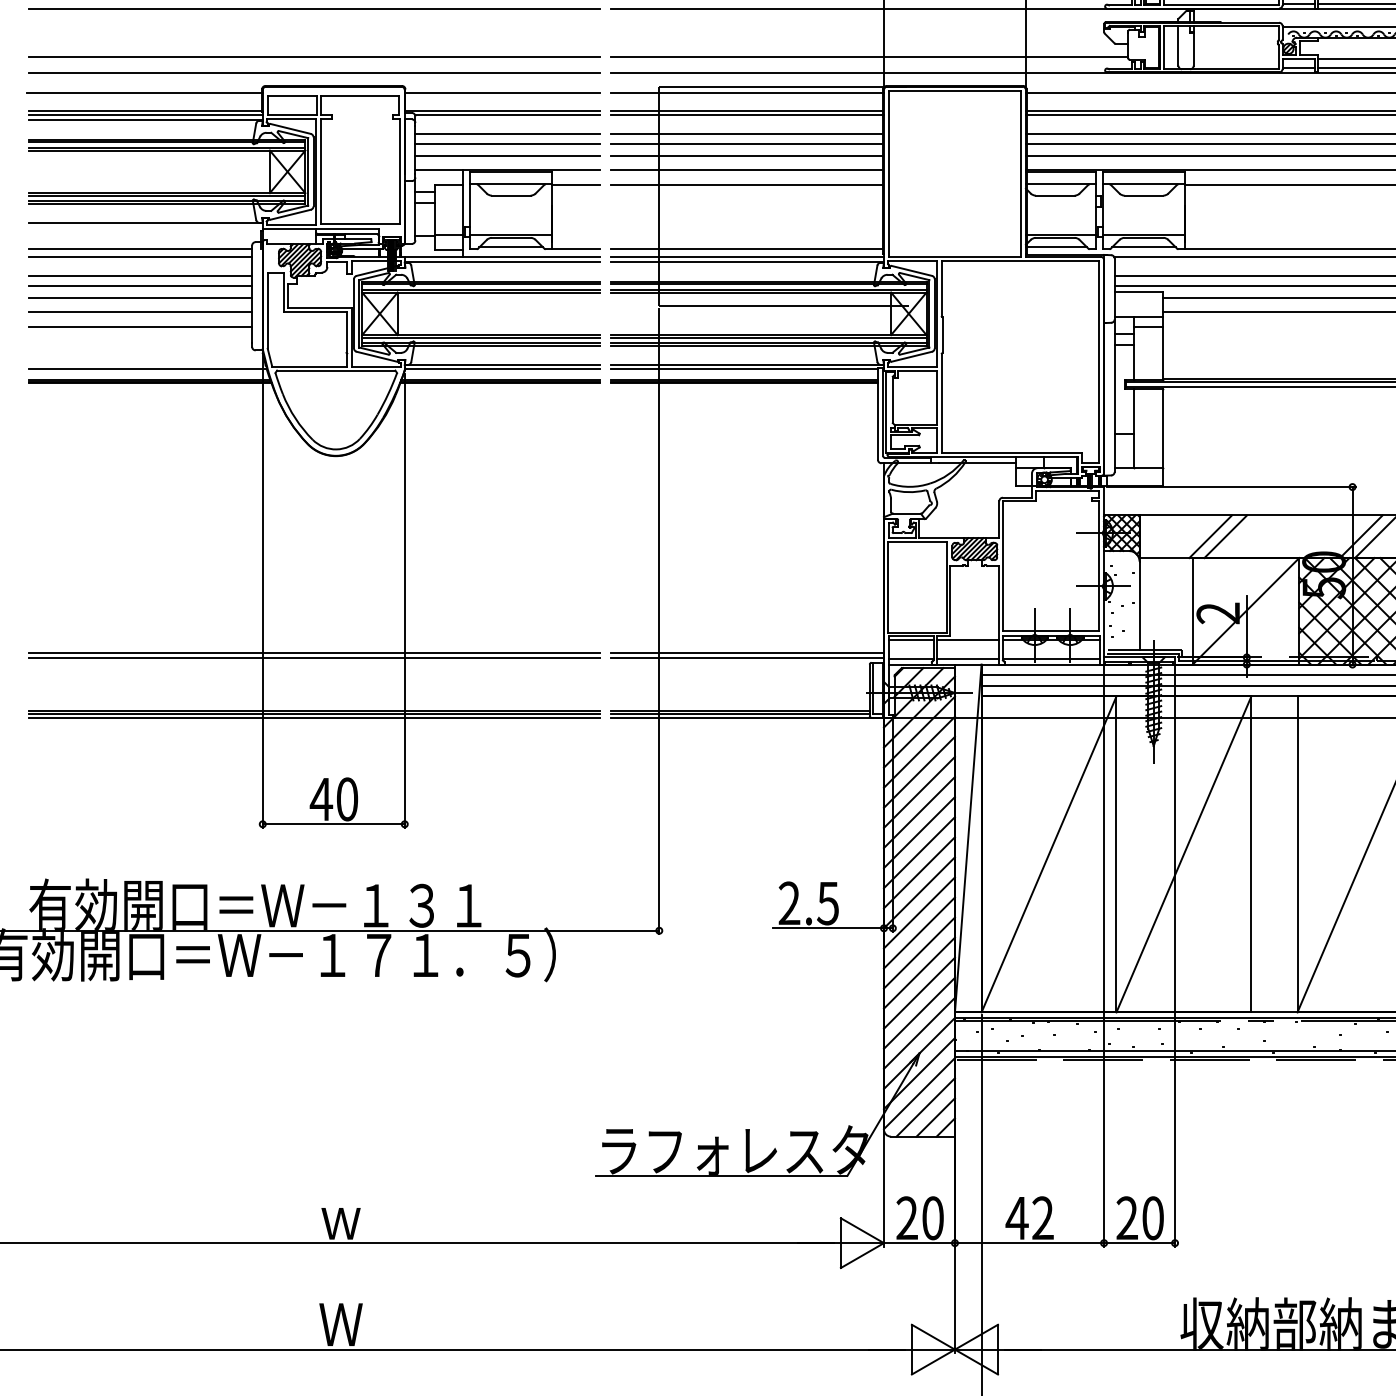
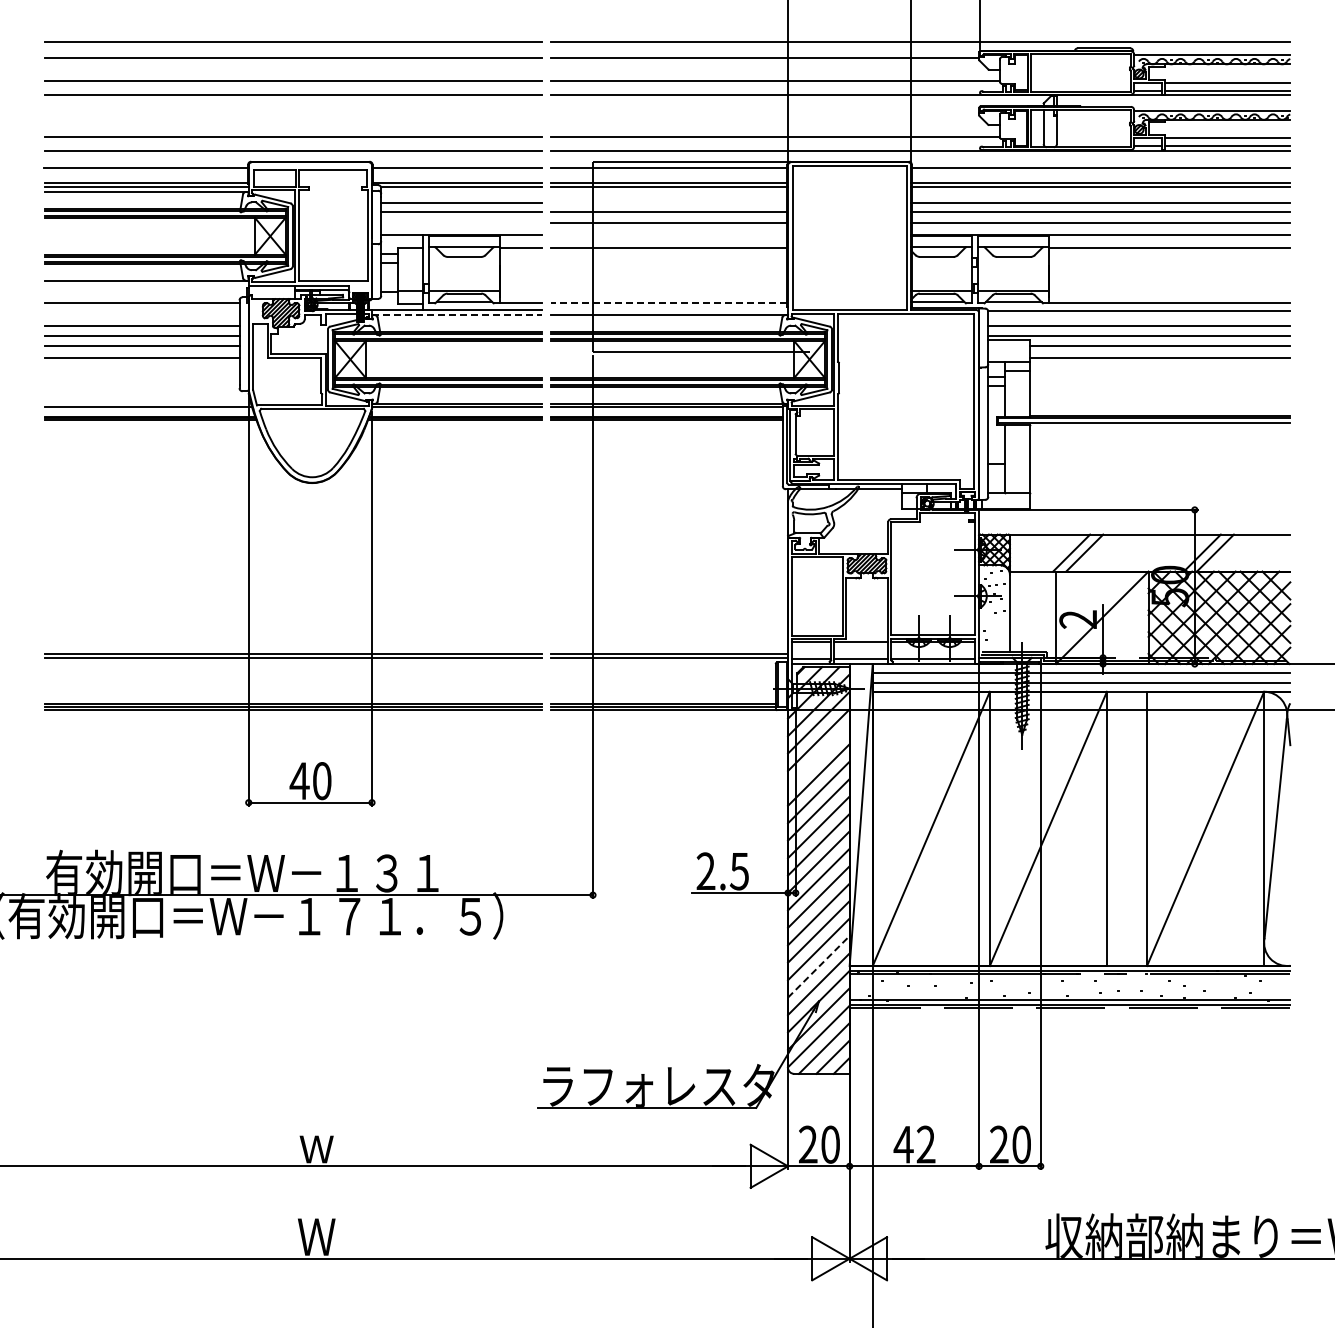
line: (747, 134) -> (669, 203), removed
line: (507, 155) -> (461, 222), removed
line: (747, 169) -> (669, 234), removed
line: (746, 248) -> (668, 302), solid -> dashed
line: (140, 257) -> (142, 310), removed
line: (747, 257) -> (669, 310), removed
line: (502, 261) -> (456, 314), solid -> dashed
line: (140, 326) -> (142, 370), removed
line: (919, 772) -> (818, 757), removed
line: (919, 1012) -> (818, 966), solid -> dashed

